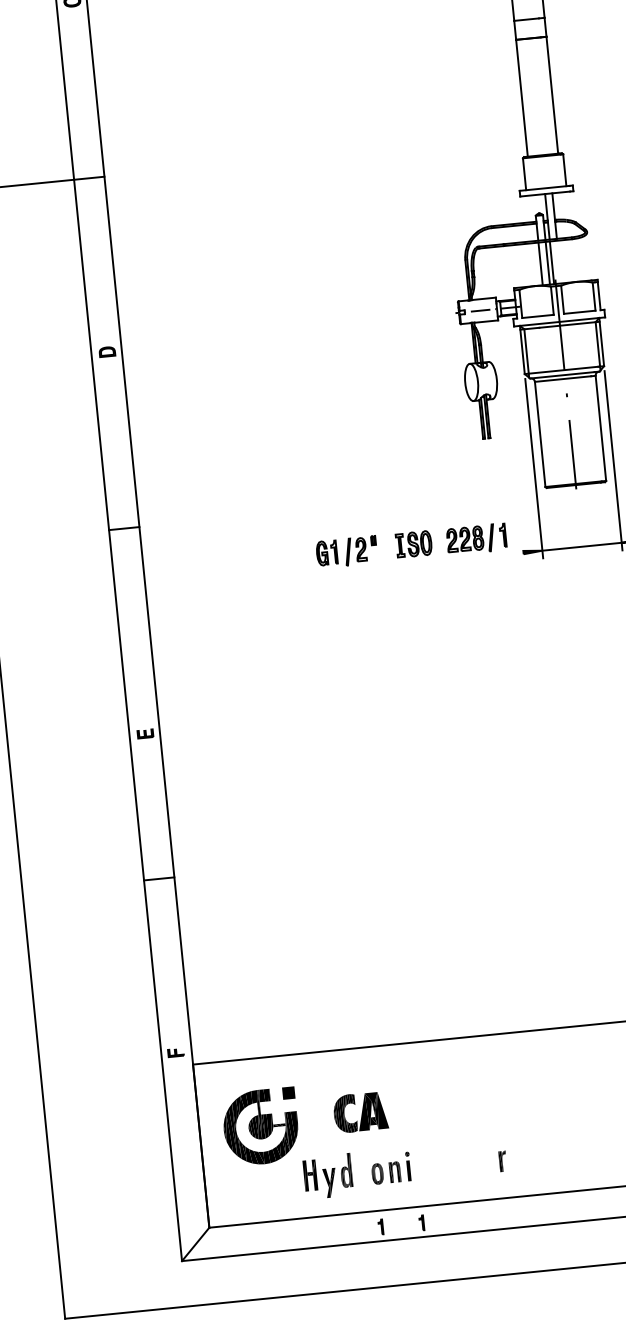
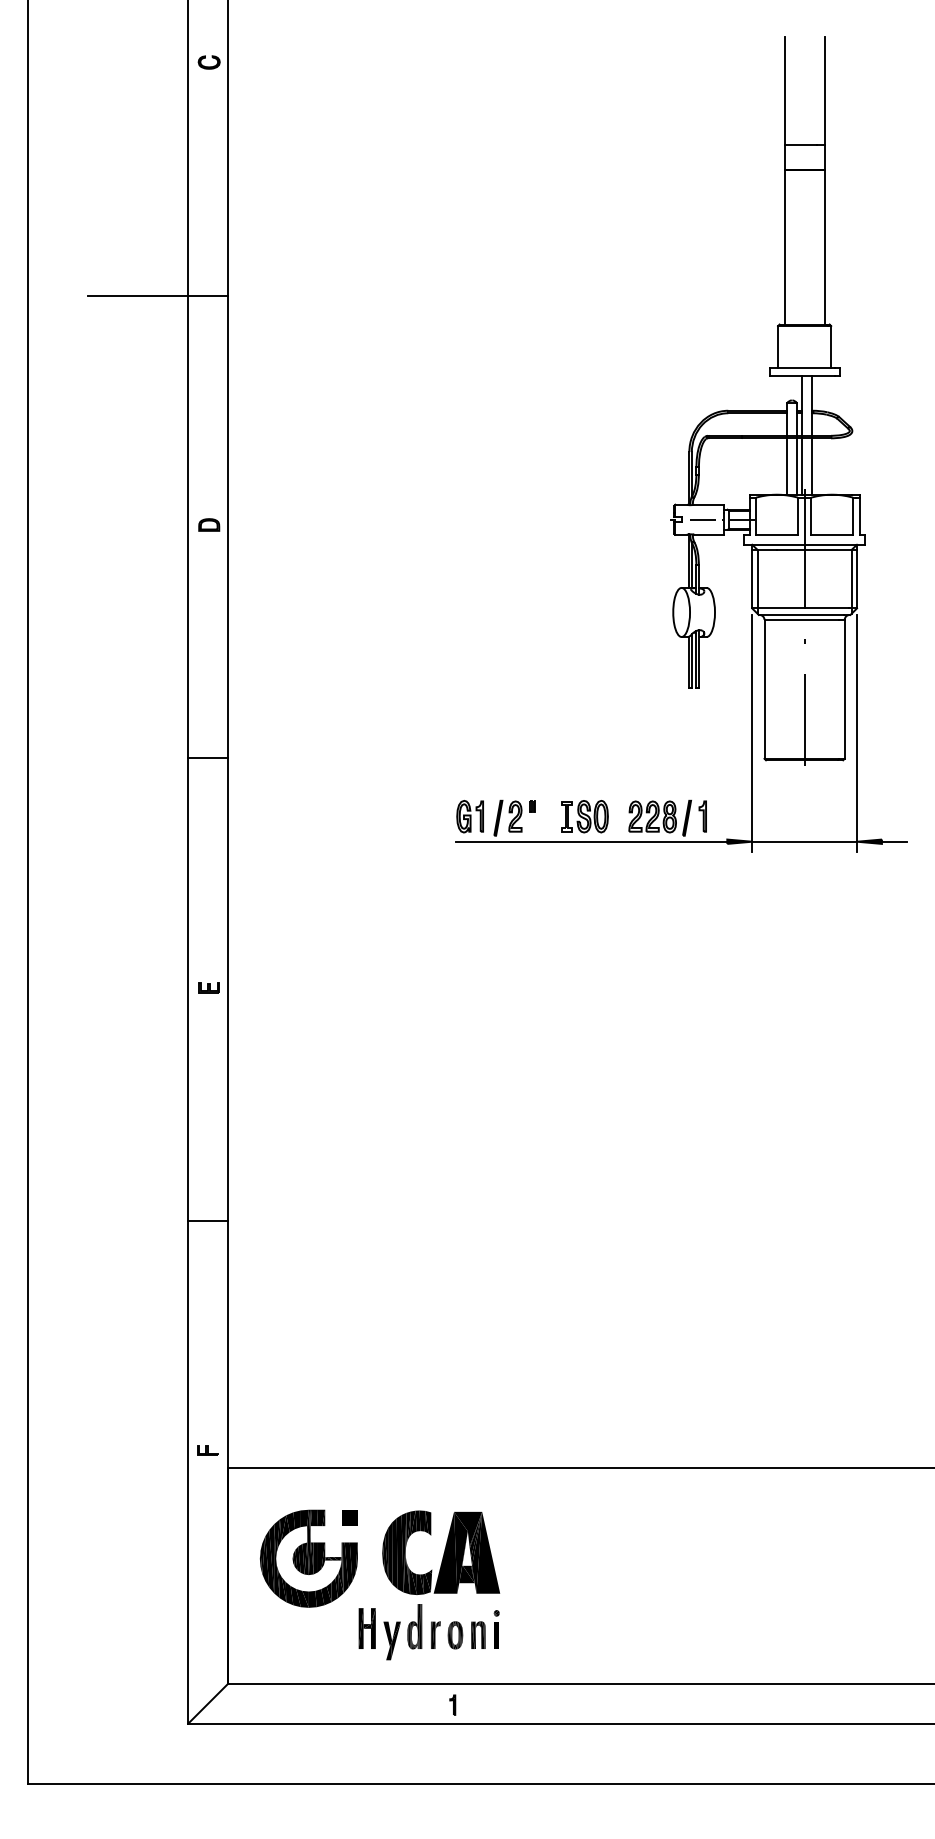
line: (558, 262) -> (811, 466), added
line: (420, 562) -> (591, 841), added
part: (144, 733) -> (208, 987), moved
part: (360, 1112) -> (441, 1552), size x1.67
part: (502, 1160) -> (435, 1634), moved
part: (421, 1222) -> (506, 1704), removed

